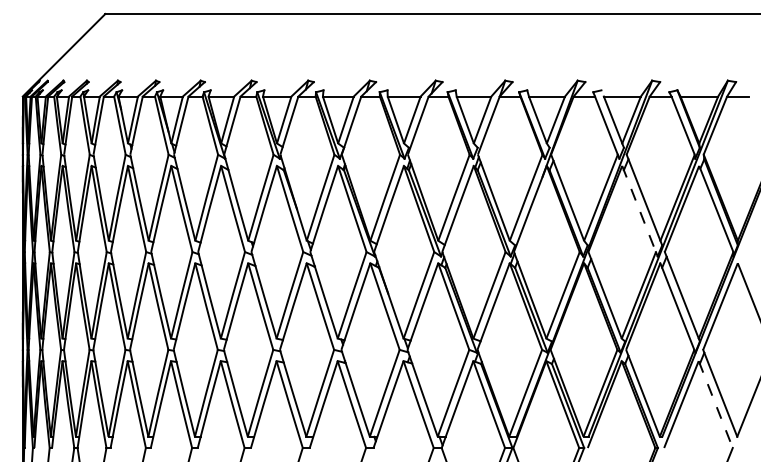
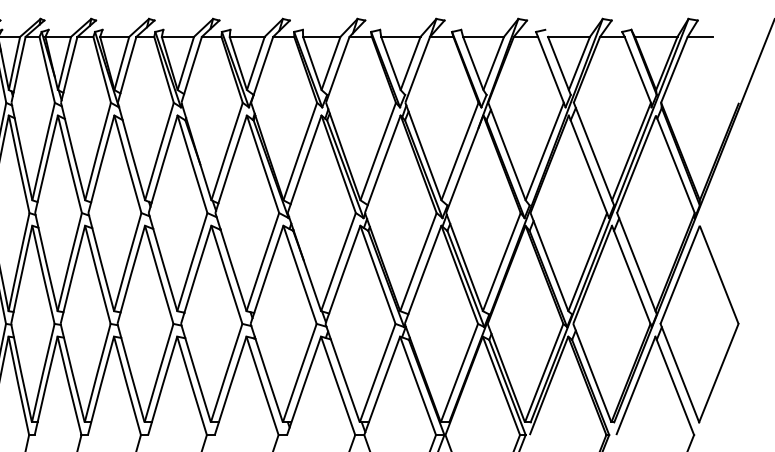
line: (639, 209) -> (588, 164), dashed -> solid
line: (715, 404) -> (674, 385), dashed -> solid

